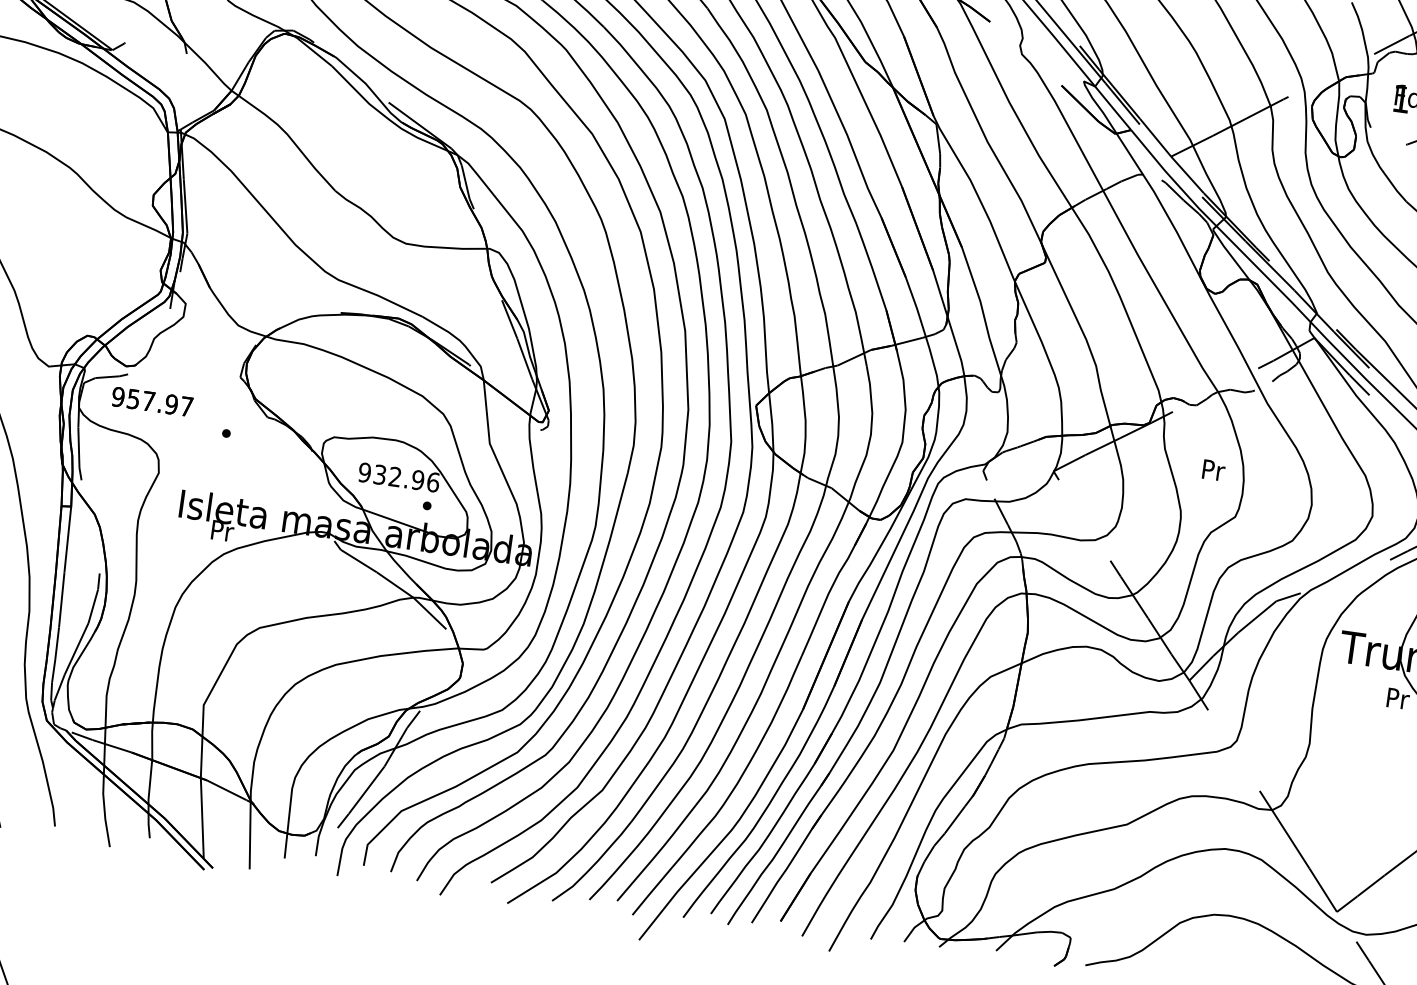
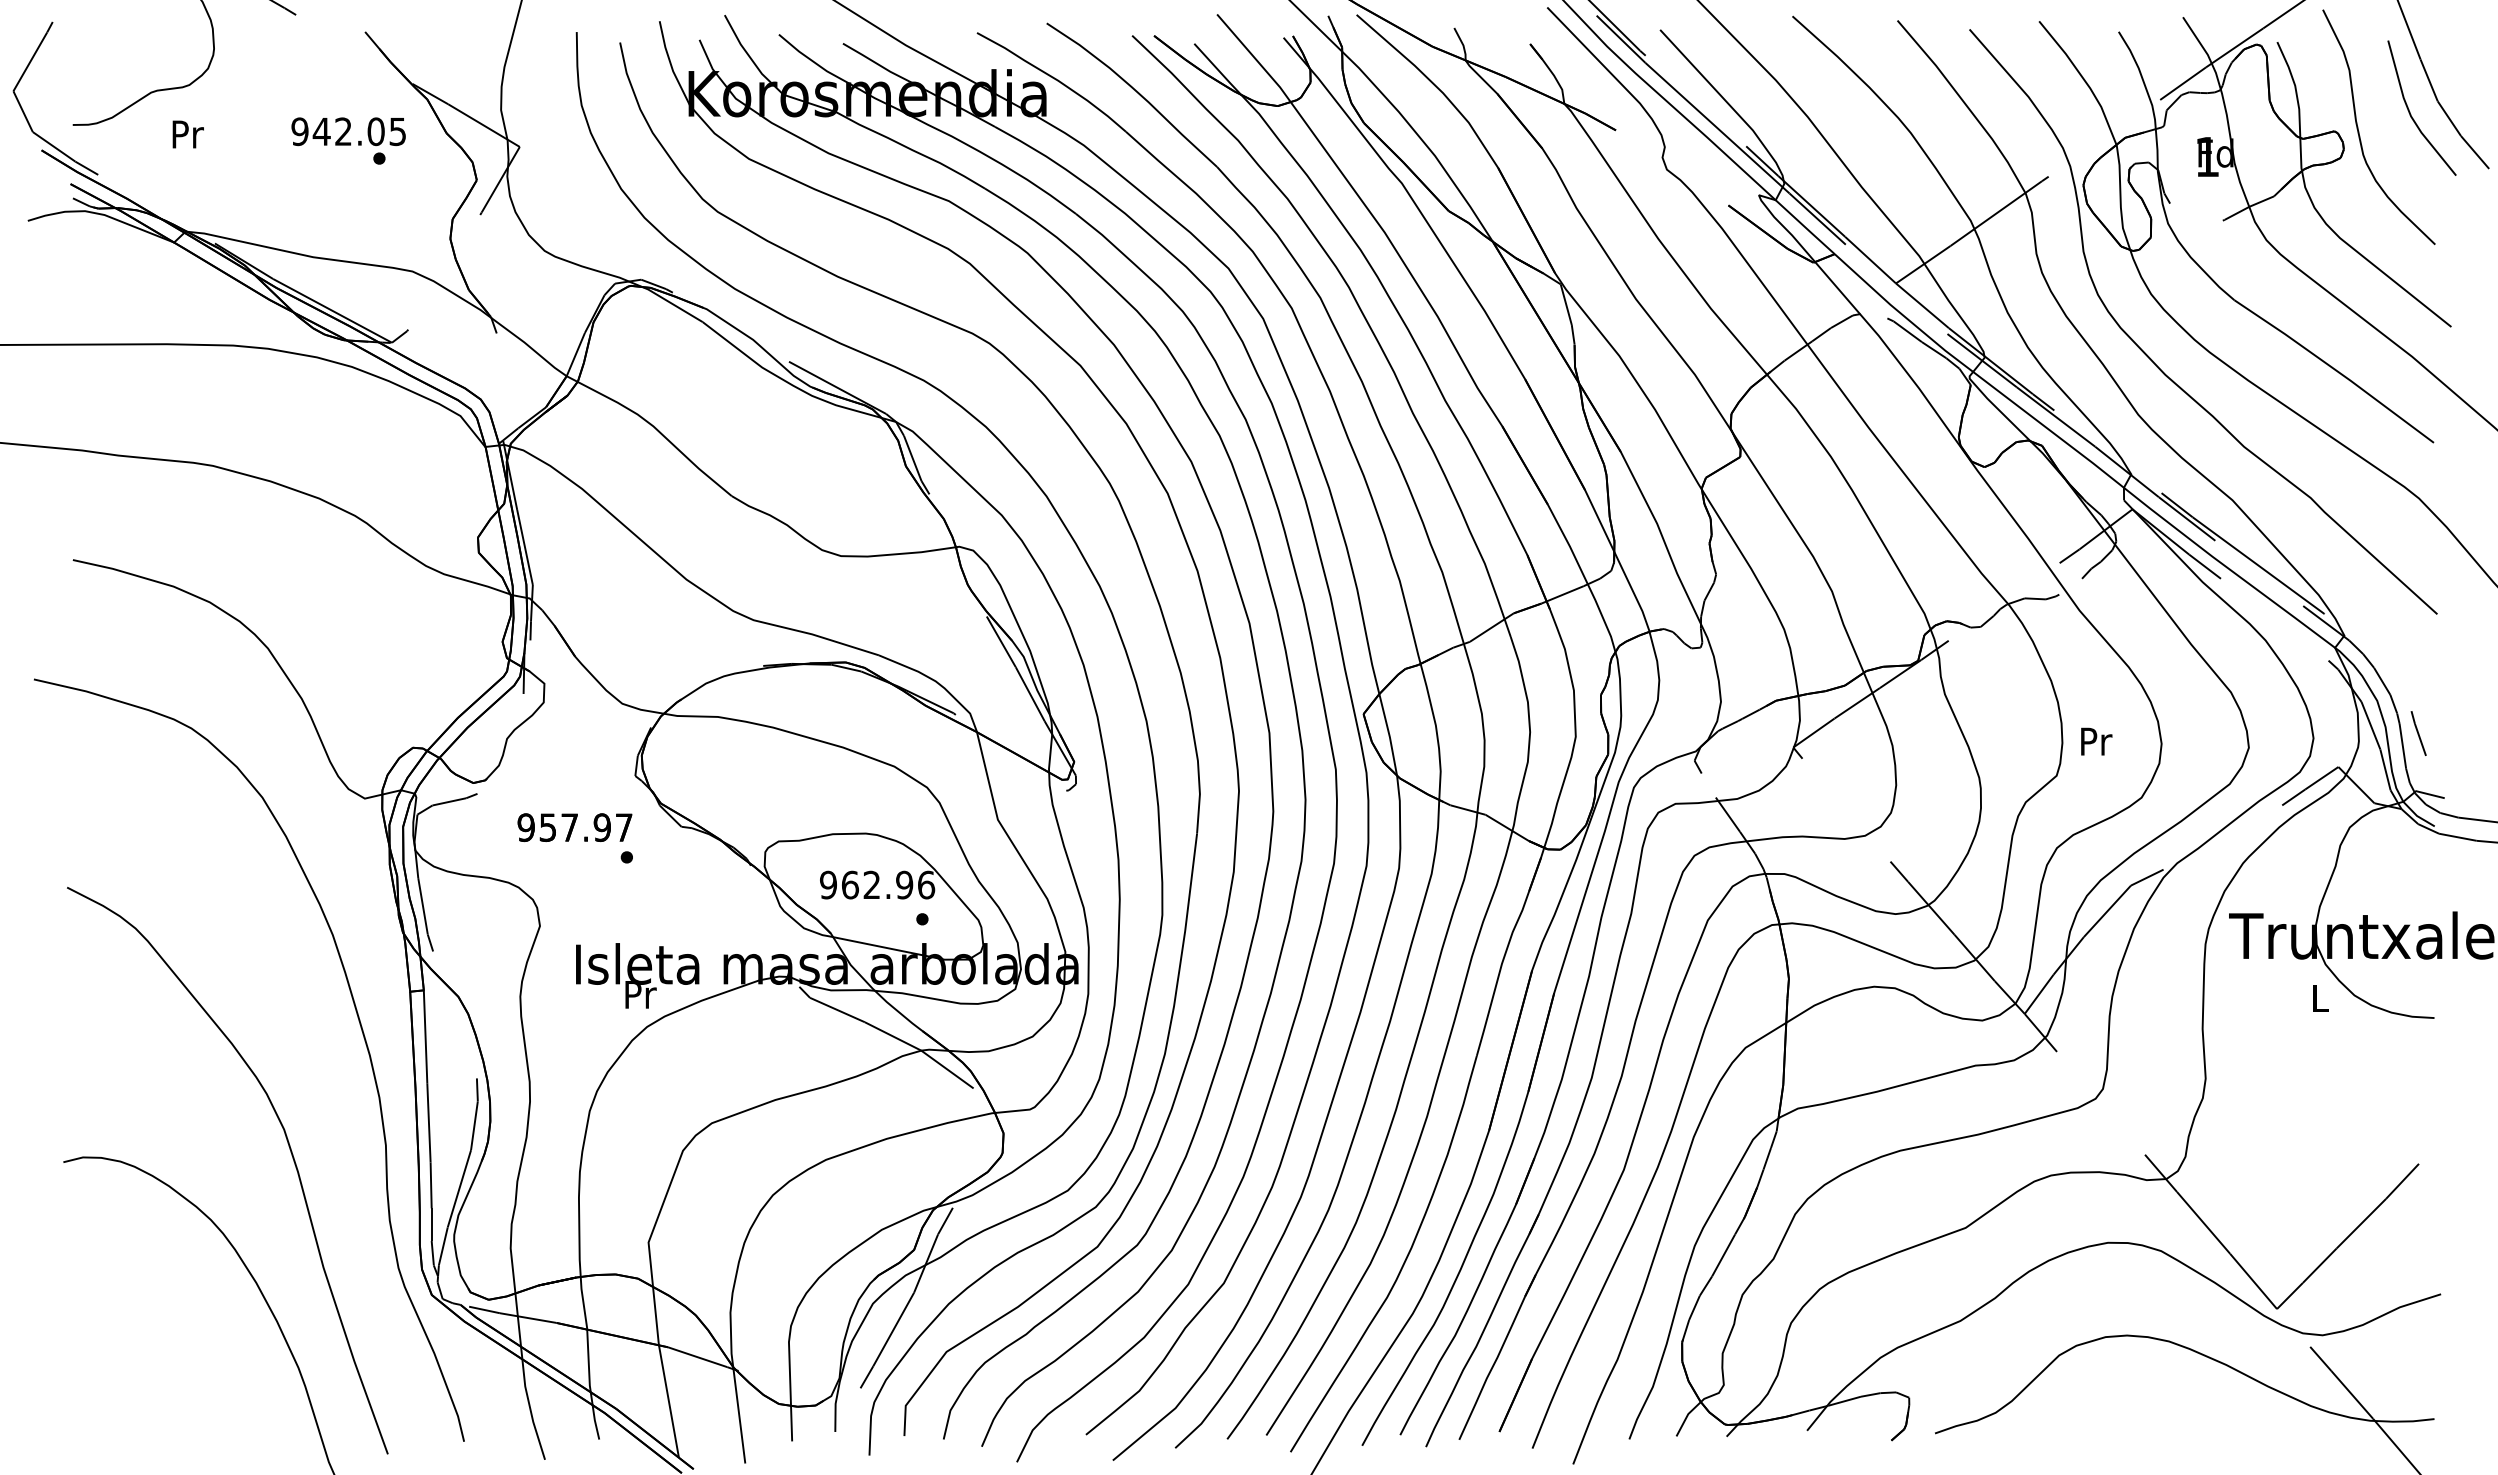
text: (152, 401) -> (574, 827), moved
text: (1213, 470) -> (2096, 741), moved
text: (380, 474) -> (850, 884), 932.96 -> 962.96
text: (1397, 698) -> (2320, 998), Pr -> L

